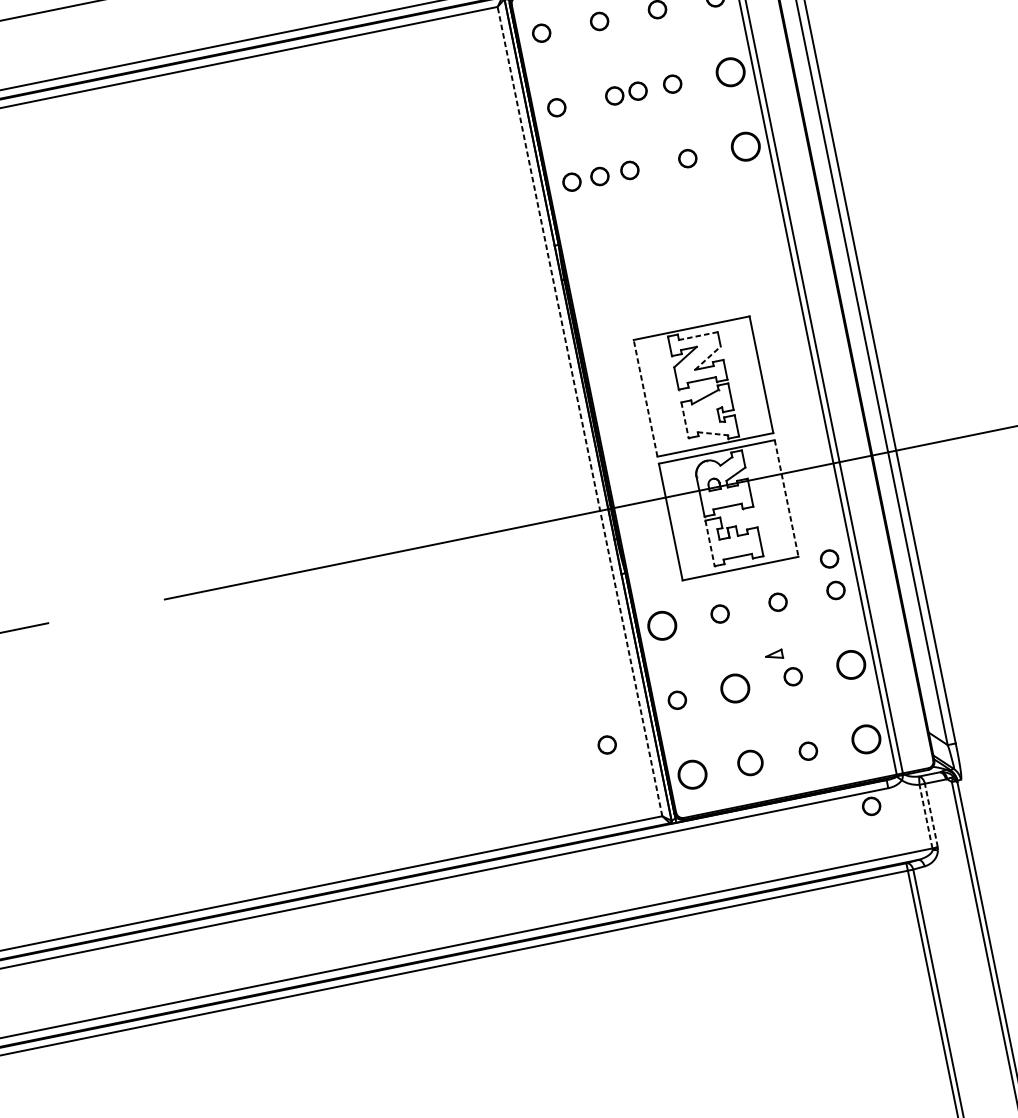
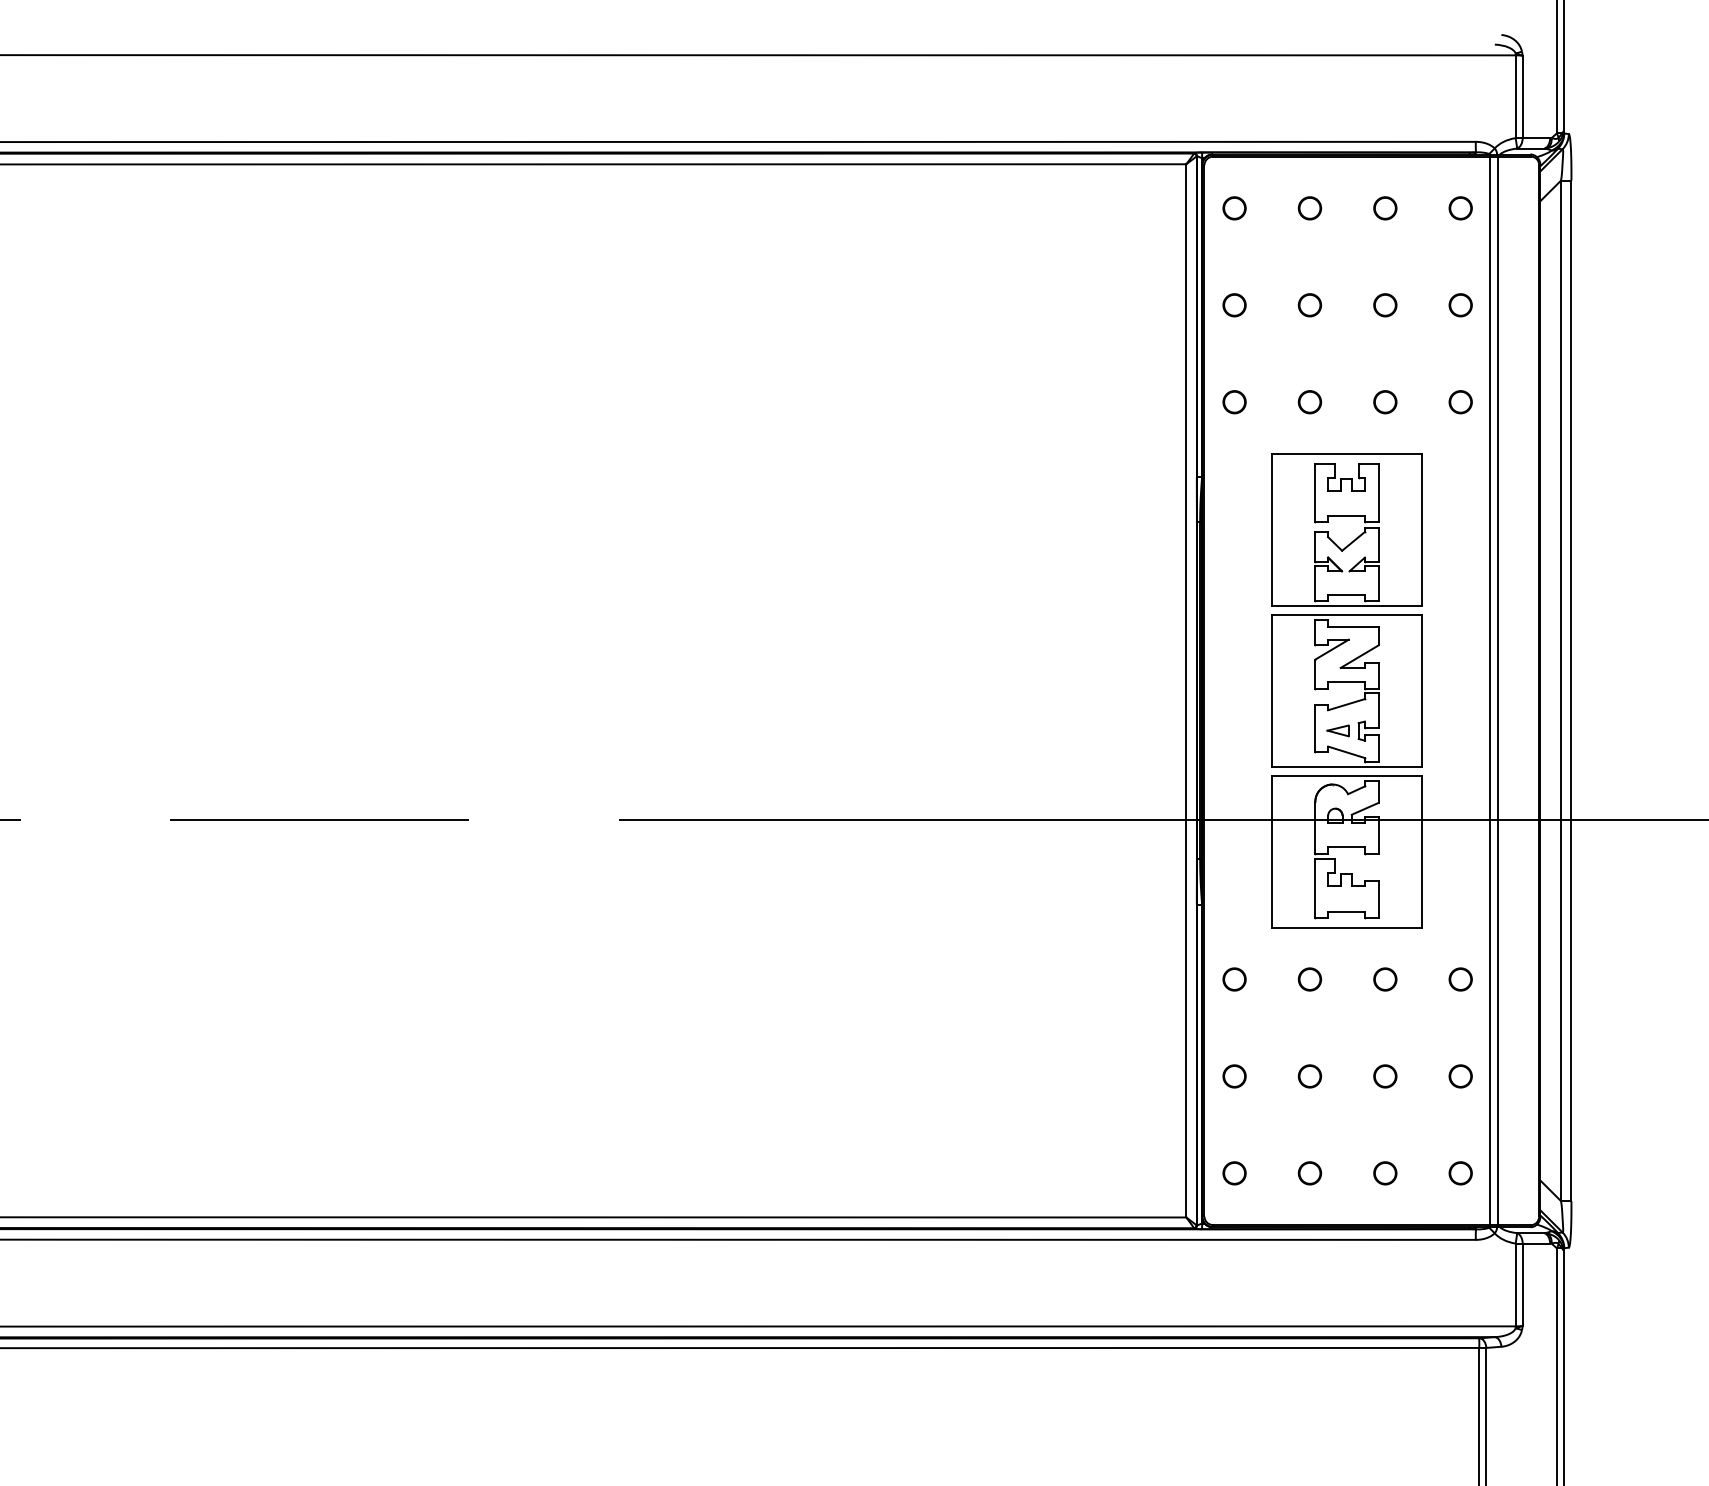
part: (730, 72) -> (1460, 305), size x0.62
part: (638, 91) -> (1340, 305), removed
part: (745, 147) -> (1460, 402), size x0.62
part: (599, 176) -> (1270, 402), removed
part: (677, 262) -> (1346, 529), added
line: (697, 336) -> (1352, 626), dashed -> solid
line: (708, 357) -> (1360, 656), dashed -> solid
line: (645, 398) -> (1271, 691), dashed -> solid
line: (580, 411) -> (1186, 690), dashed -> solid
line: (685, 420) -> (1315, 728), dashed -> solid
line: (713, 433) -> (1347, 752), dashed -> solid
line: (786, 498) -> (1422, 852), dashed -> solid
line: (710, 543) -> (1315, 888), dashed -> solid
part: (829, 559) -> (1460, 938), removed
part: (662, 625) -> (1234, 979), size x0.62
part: (773, 655) -> (1337, 730), moved
part: (850, 665) -> (1460, 1076), size x0.62
part: (734, 688) -> (1309, 1076), size x0.62
part: (866, 739) -> (1460, 1173), size x0.62
part: (607, 745) -> (1135, 1114), removed
part: (750, 763) -> (1309, 1173), size x0.71
part: (692, 774) -> (1234, 1173), size x0.62
part: (871, 806) -> (1450, 1258), removed
line: (931, 815) -> (1522, 1284), dashed -> solid
line: (925, 816) -> (1515, 1284), dashed -> solid

